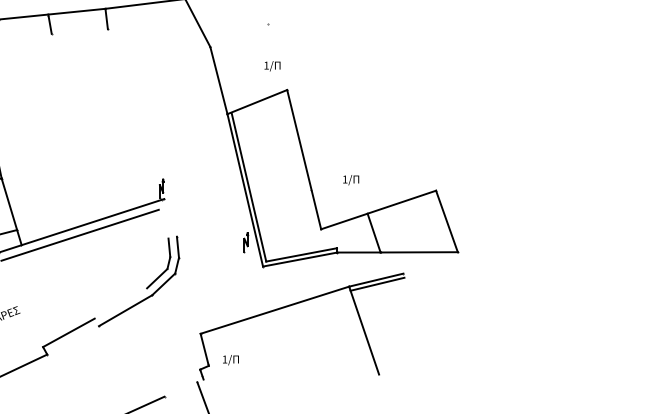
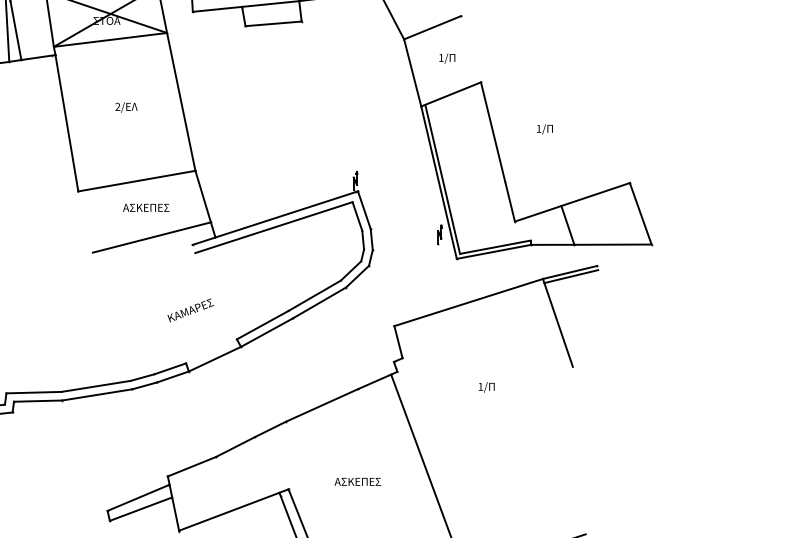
line: (79, 31) -> (273, 23), added
line: (238, 35) -> (432, 27), added
text: (272, 66) -> (447, 58), moved
text: (350, 180) -> (544, 129), moved
line: (170, 218) -> (364, 210), added
line: (163, 224) -> (357, 216), added
line: (120, 303) -> (314, 295), added
line: (72, 340) -> (266, 332), added
text: (230, 360) -> (486, 387), moved
line: (183, 388) -> (377, 380), added

